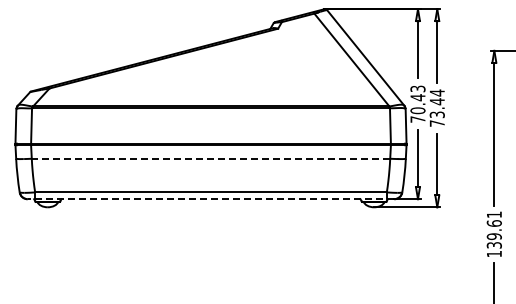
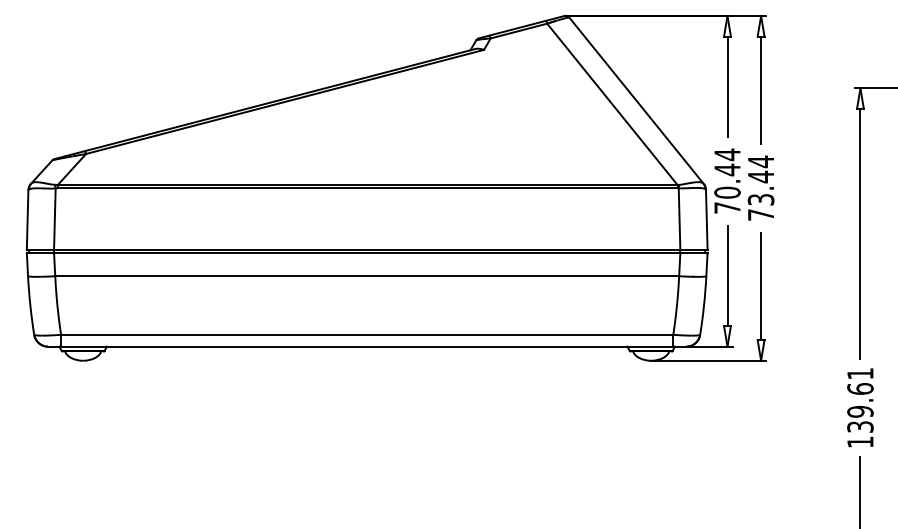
text: (417, 88) -> (726, 153), 70.43 -> 70.44
line: (210, 158) -> (366, 275), dashed -> solid
line: (210, 199) -> (366, 347), dashed -> solid

